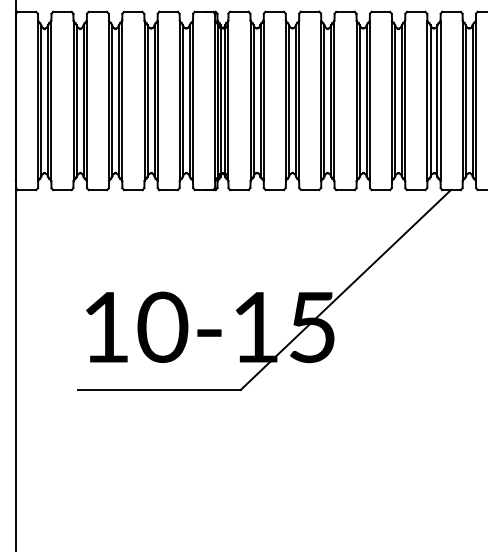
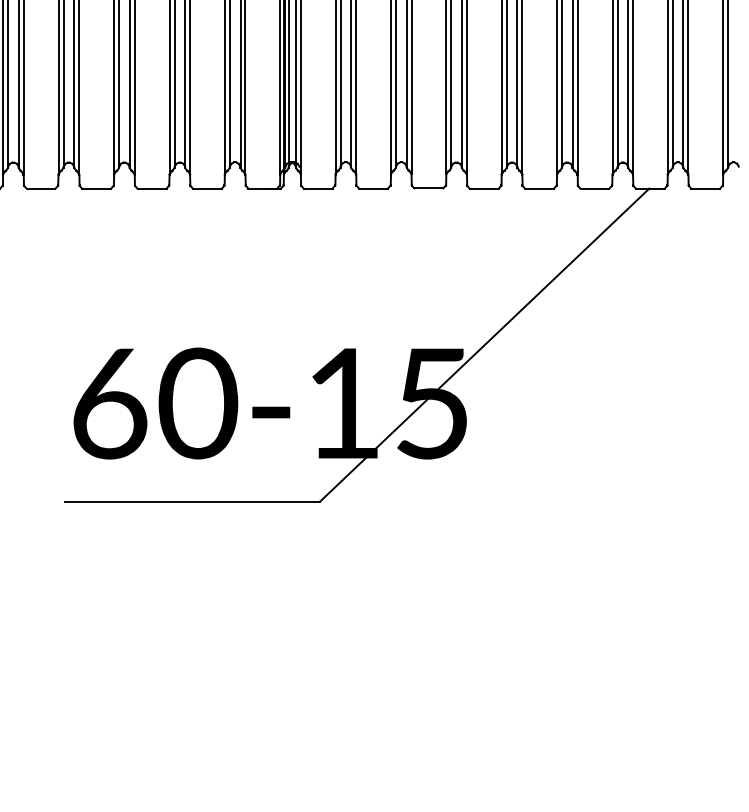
text: (106, 327) -> (110, 403), 10-15 -> 60-15

